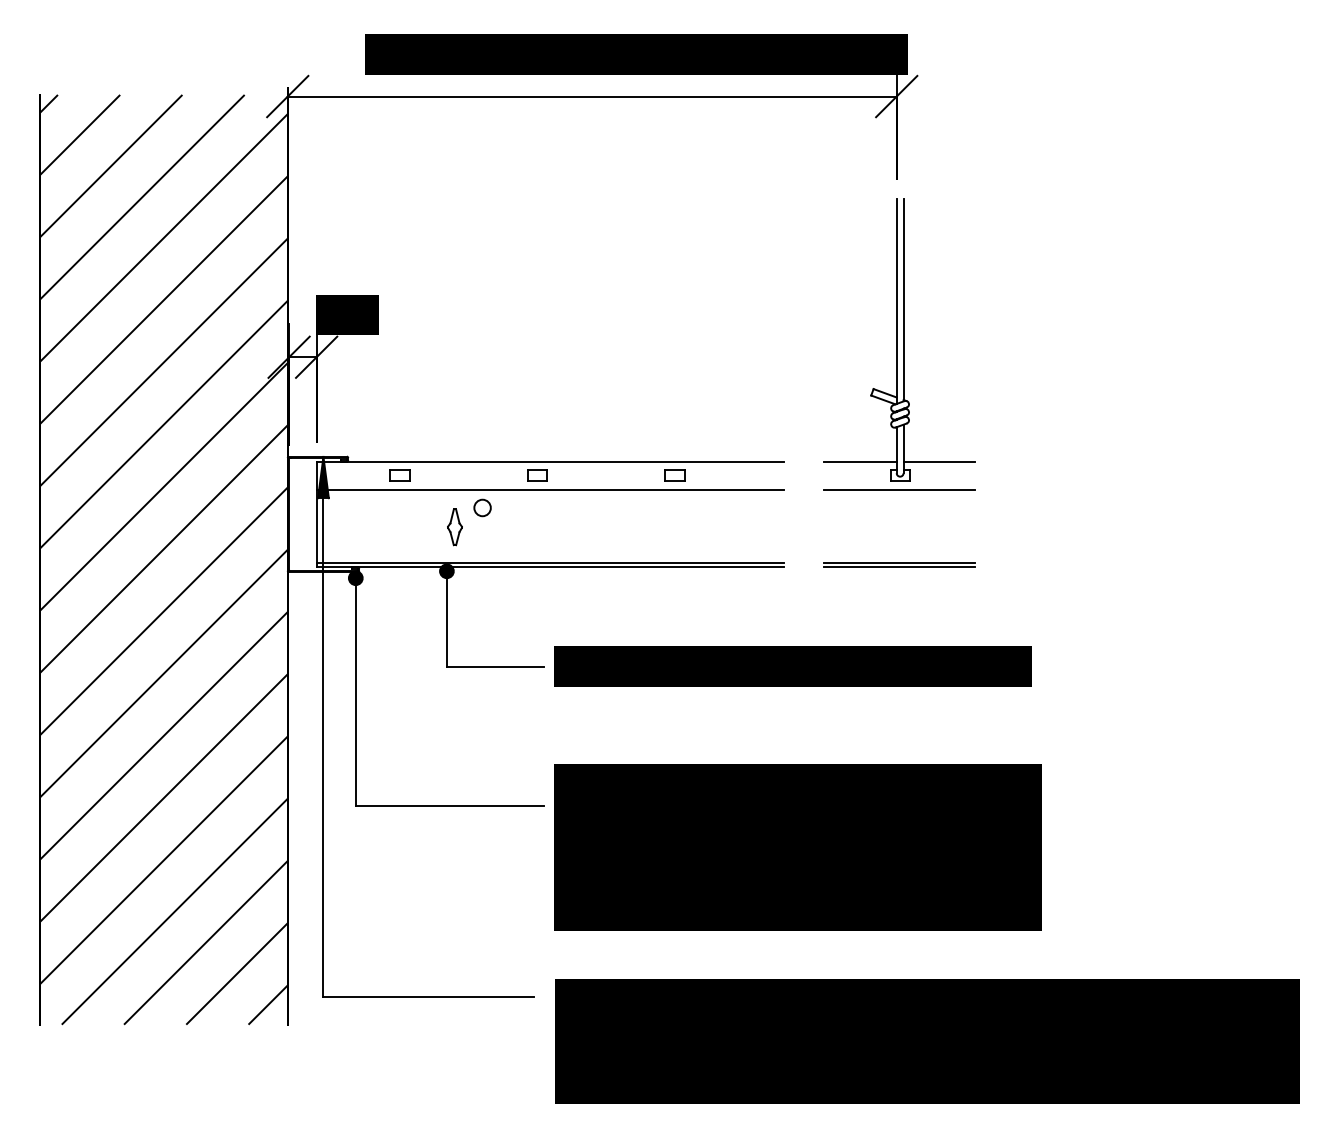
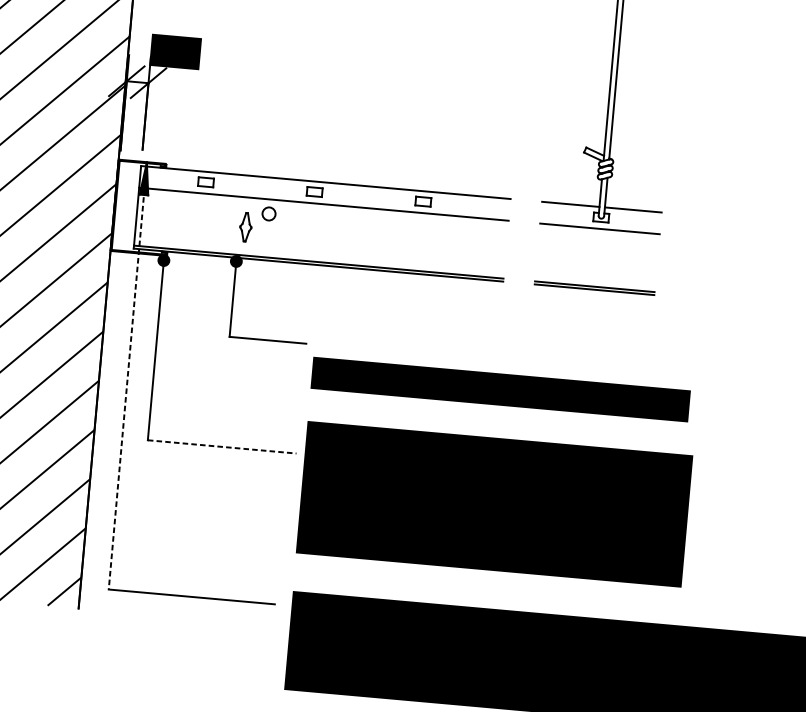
text: (792, 666) -> (500, 389), moved
line: (323, 727) -> (127, 376), solid -> dashed
line: (450, 805) -> (222, 446), solid -> dashed

